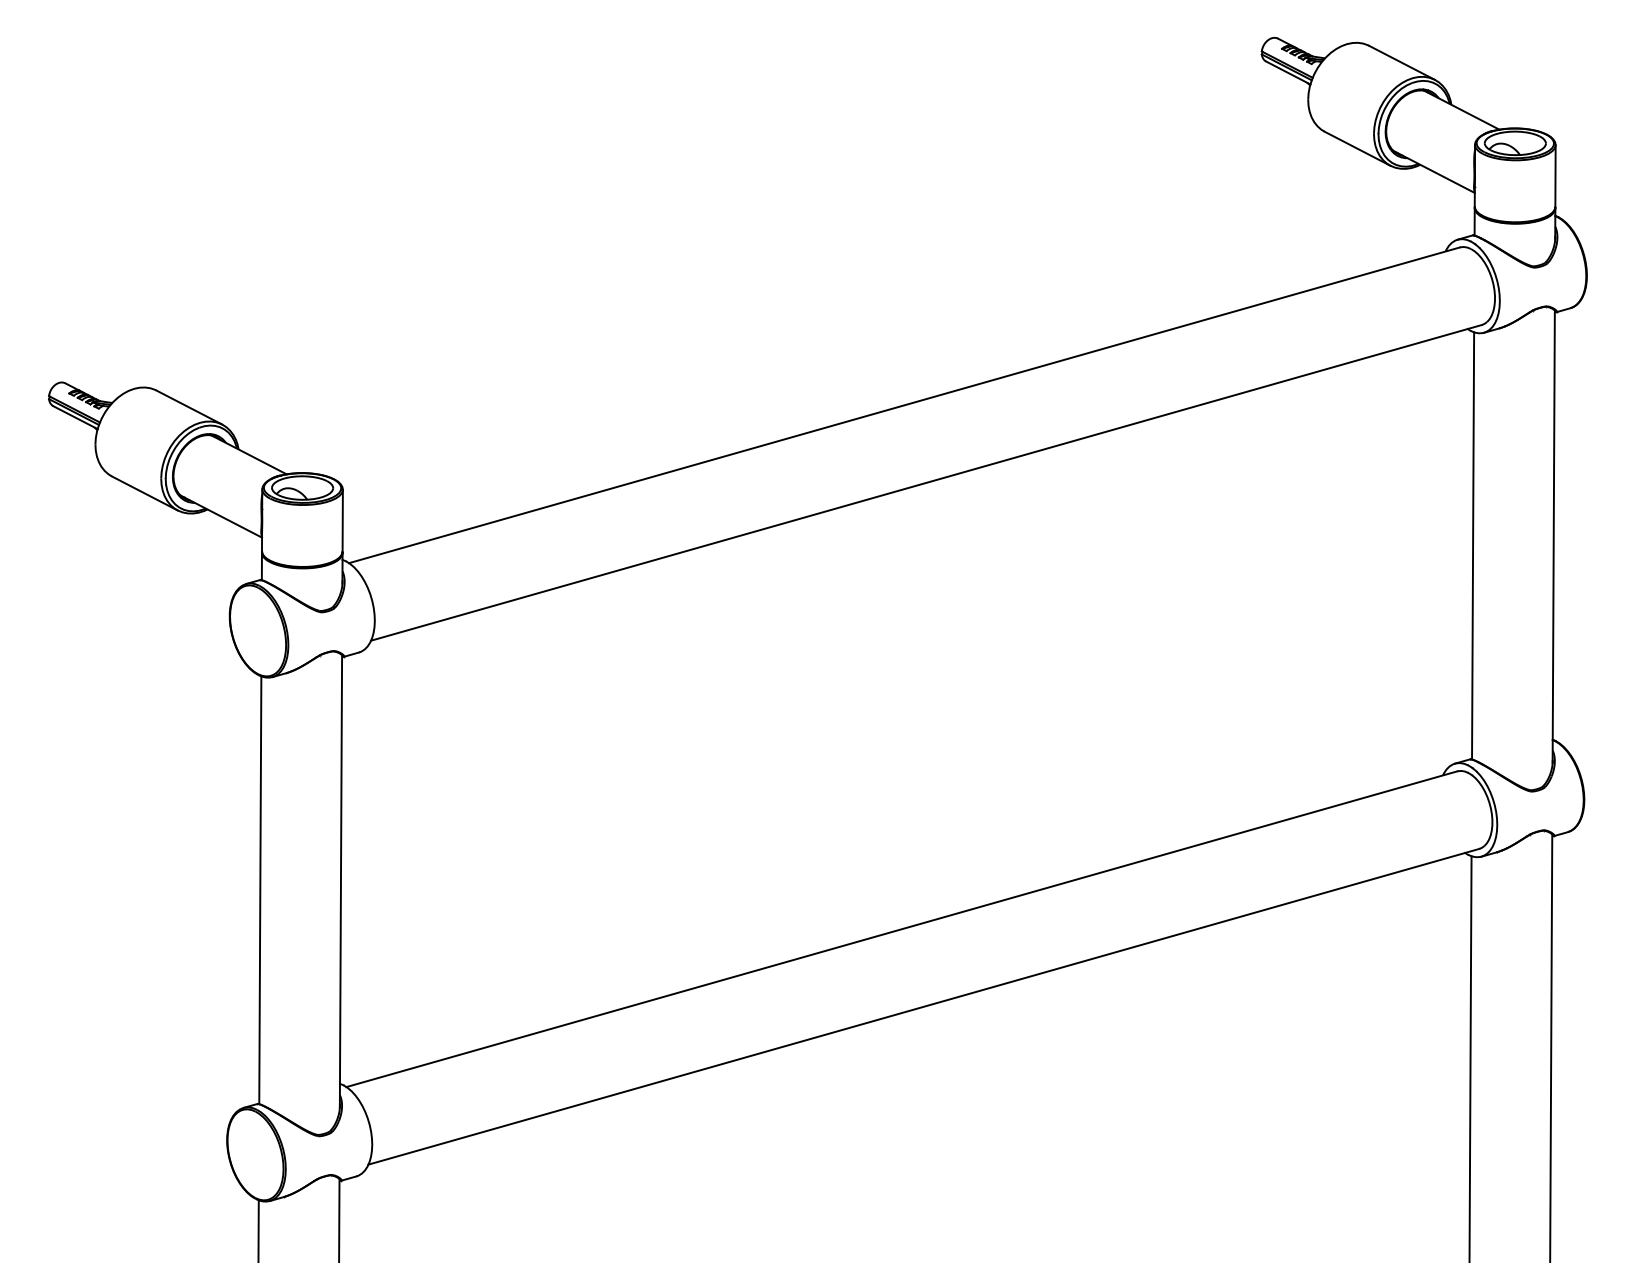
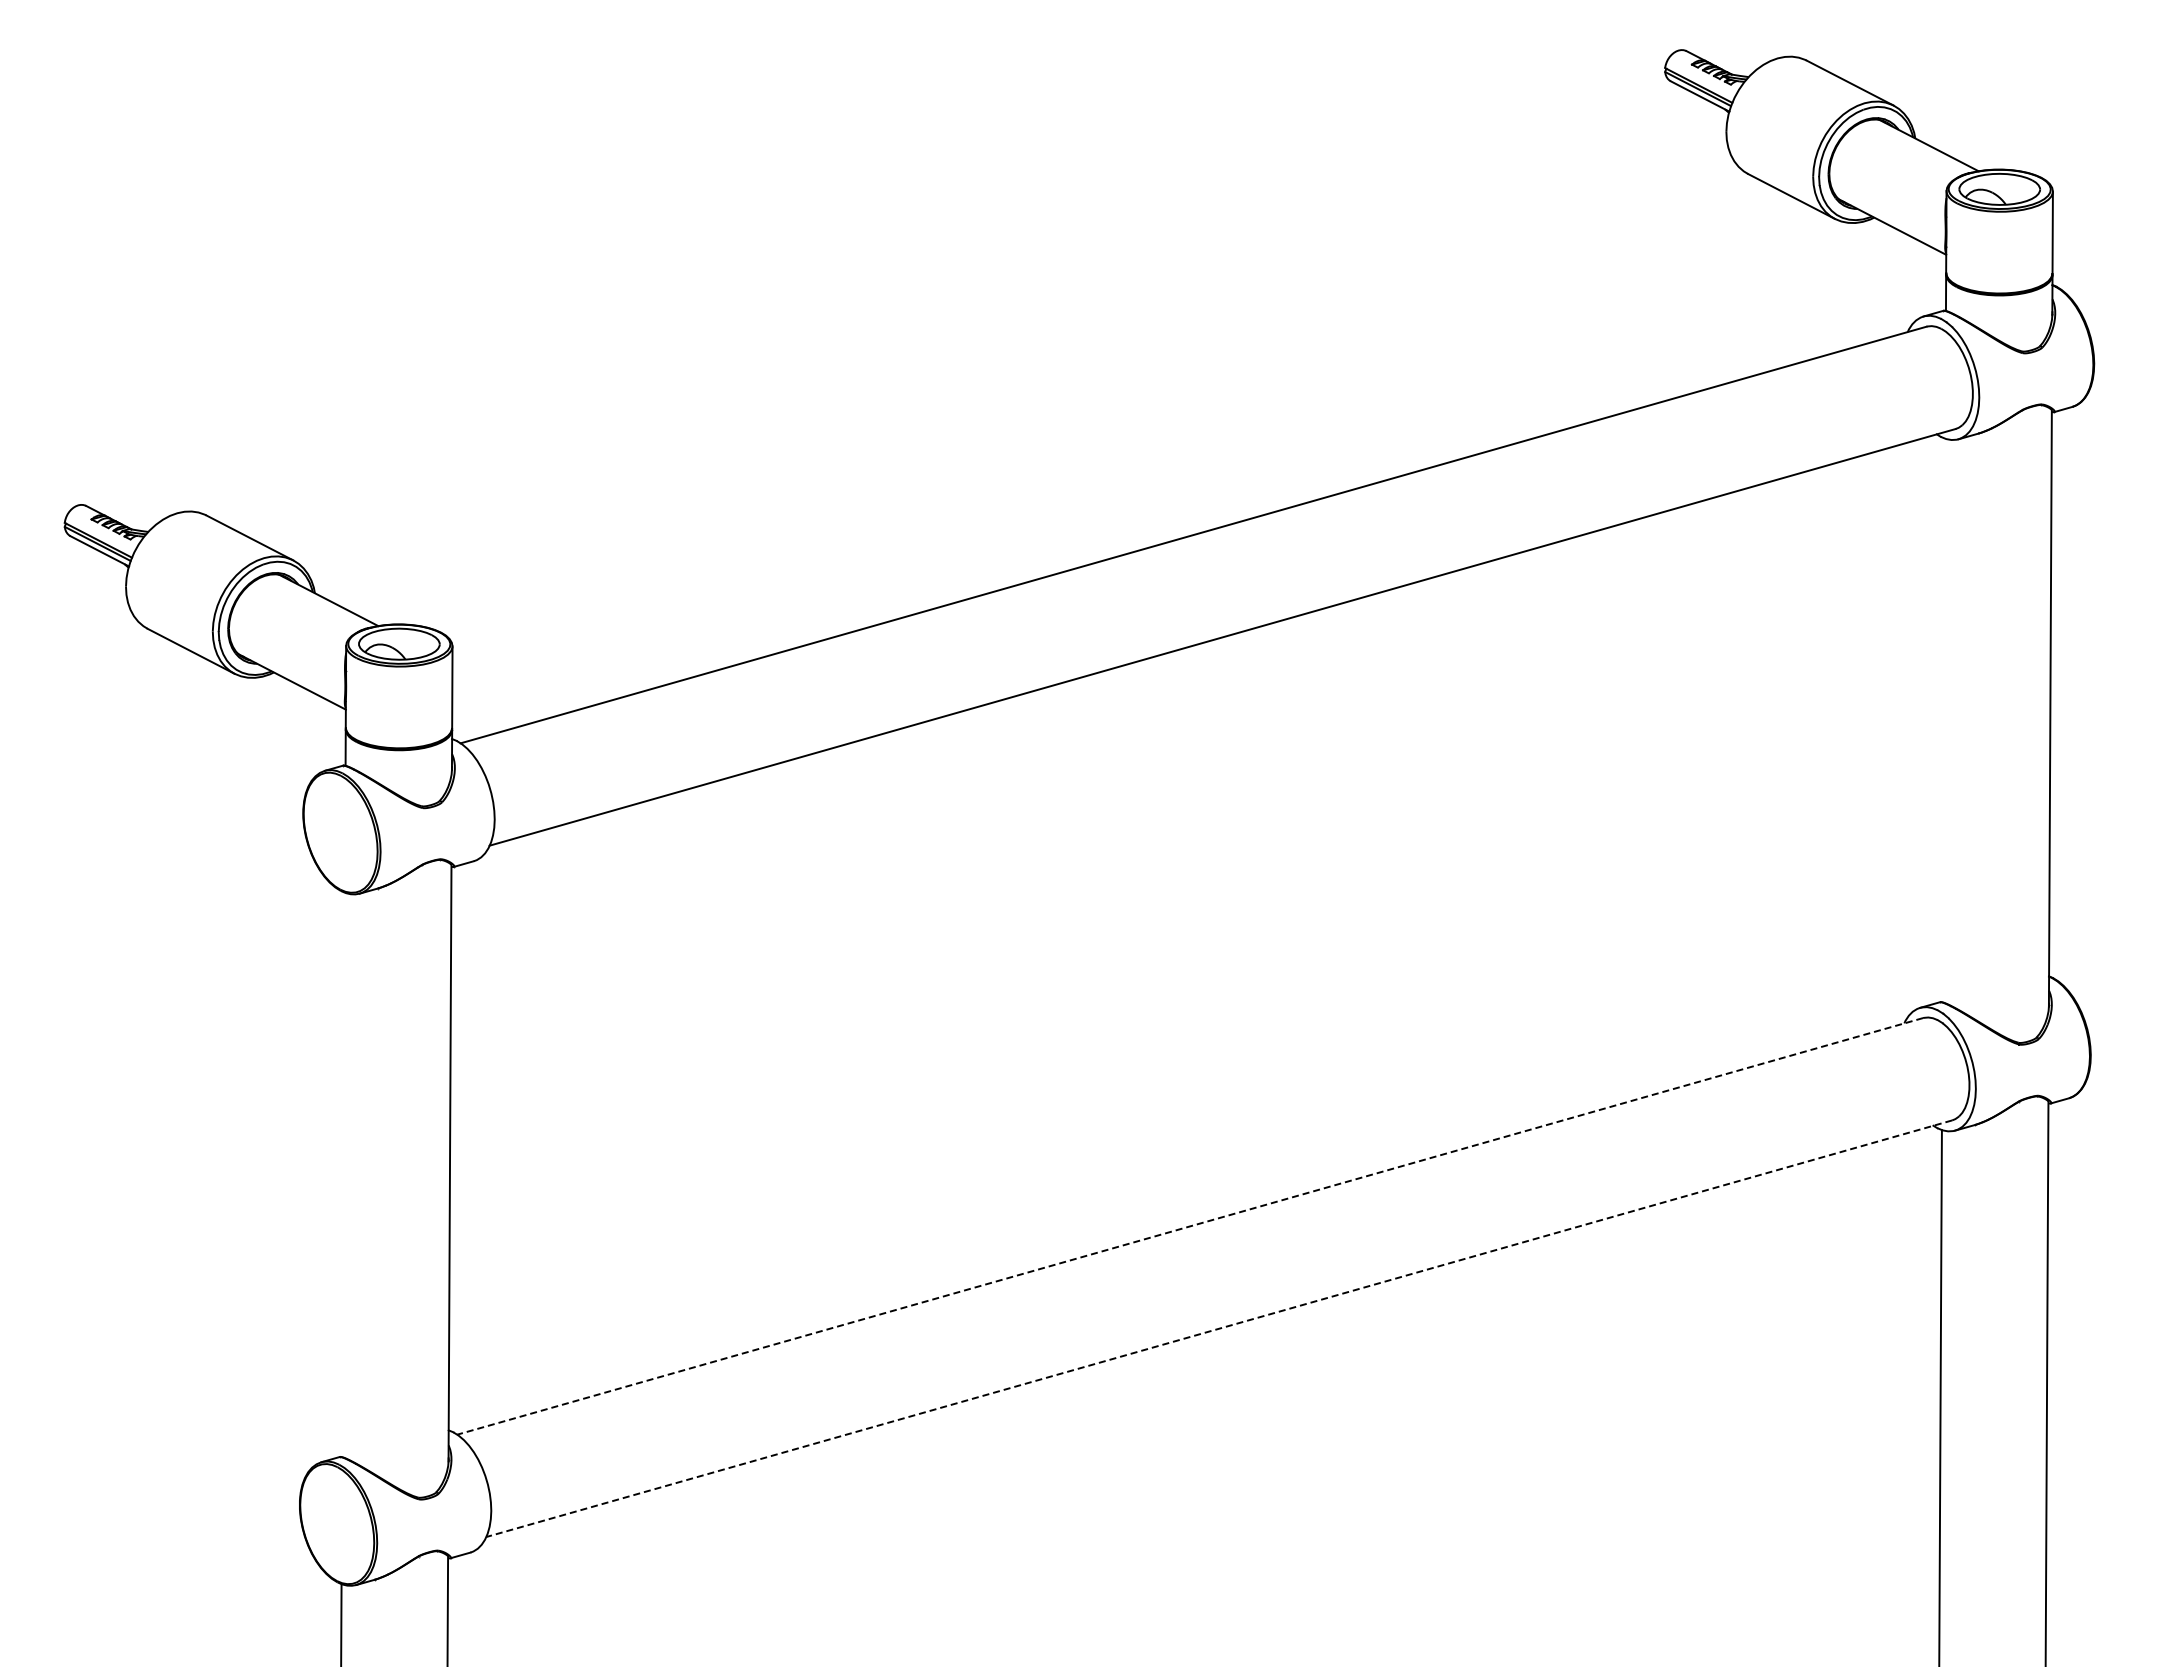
line: (1472, 545) -> (1943, 720), removed
line: (260, 889) -> (343, 1174), removed
line: (902, 929) -> (1190, 1226), solid -> dashed
line: (924, 1006) -> (1219, 1328), solid -> dashed

